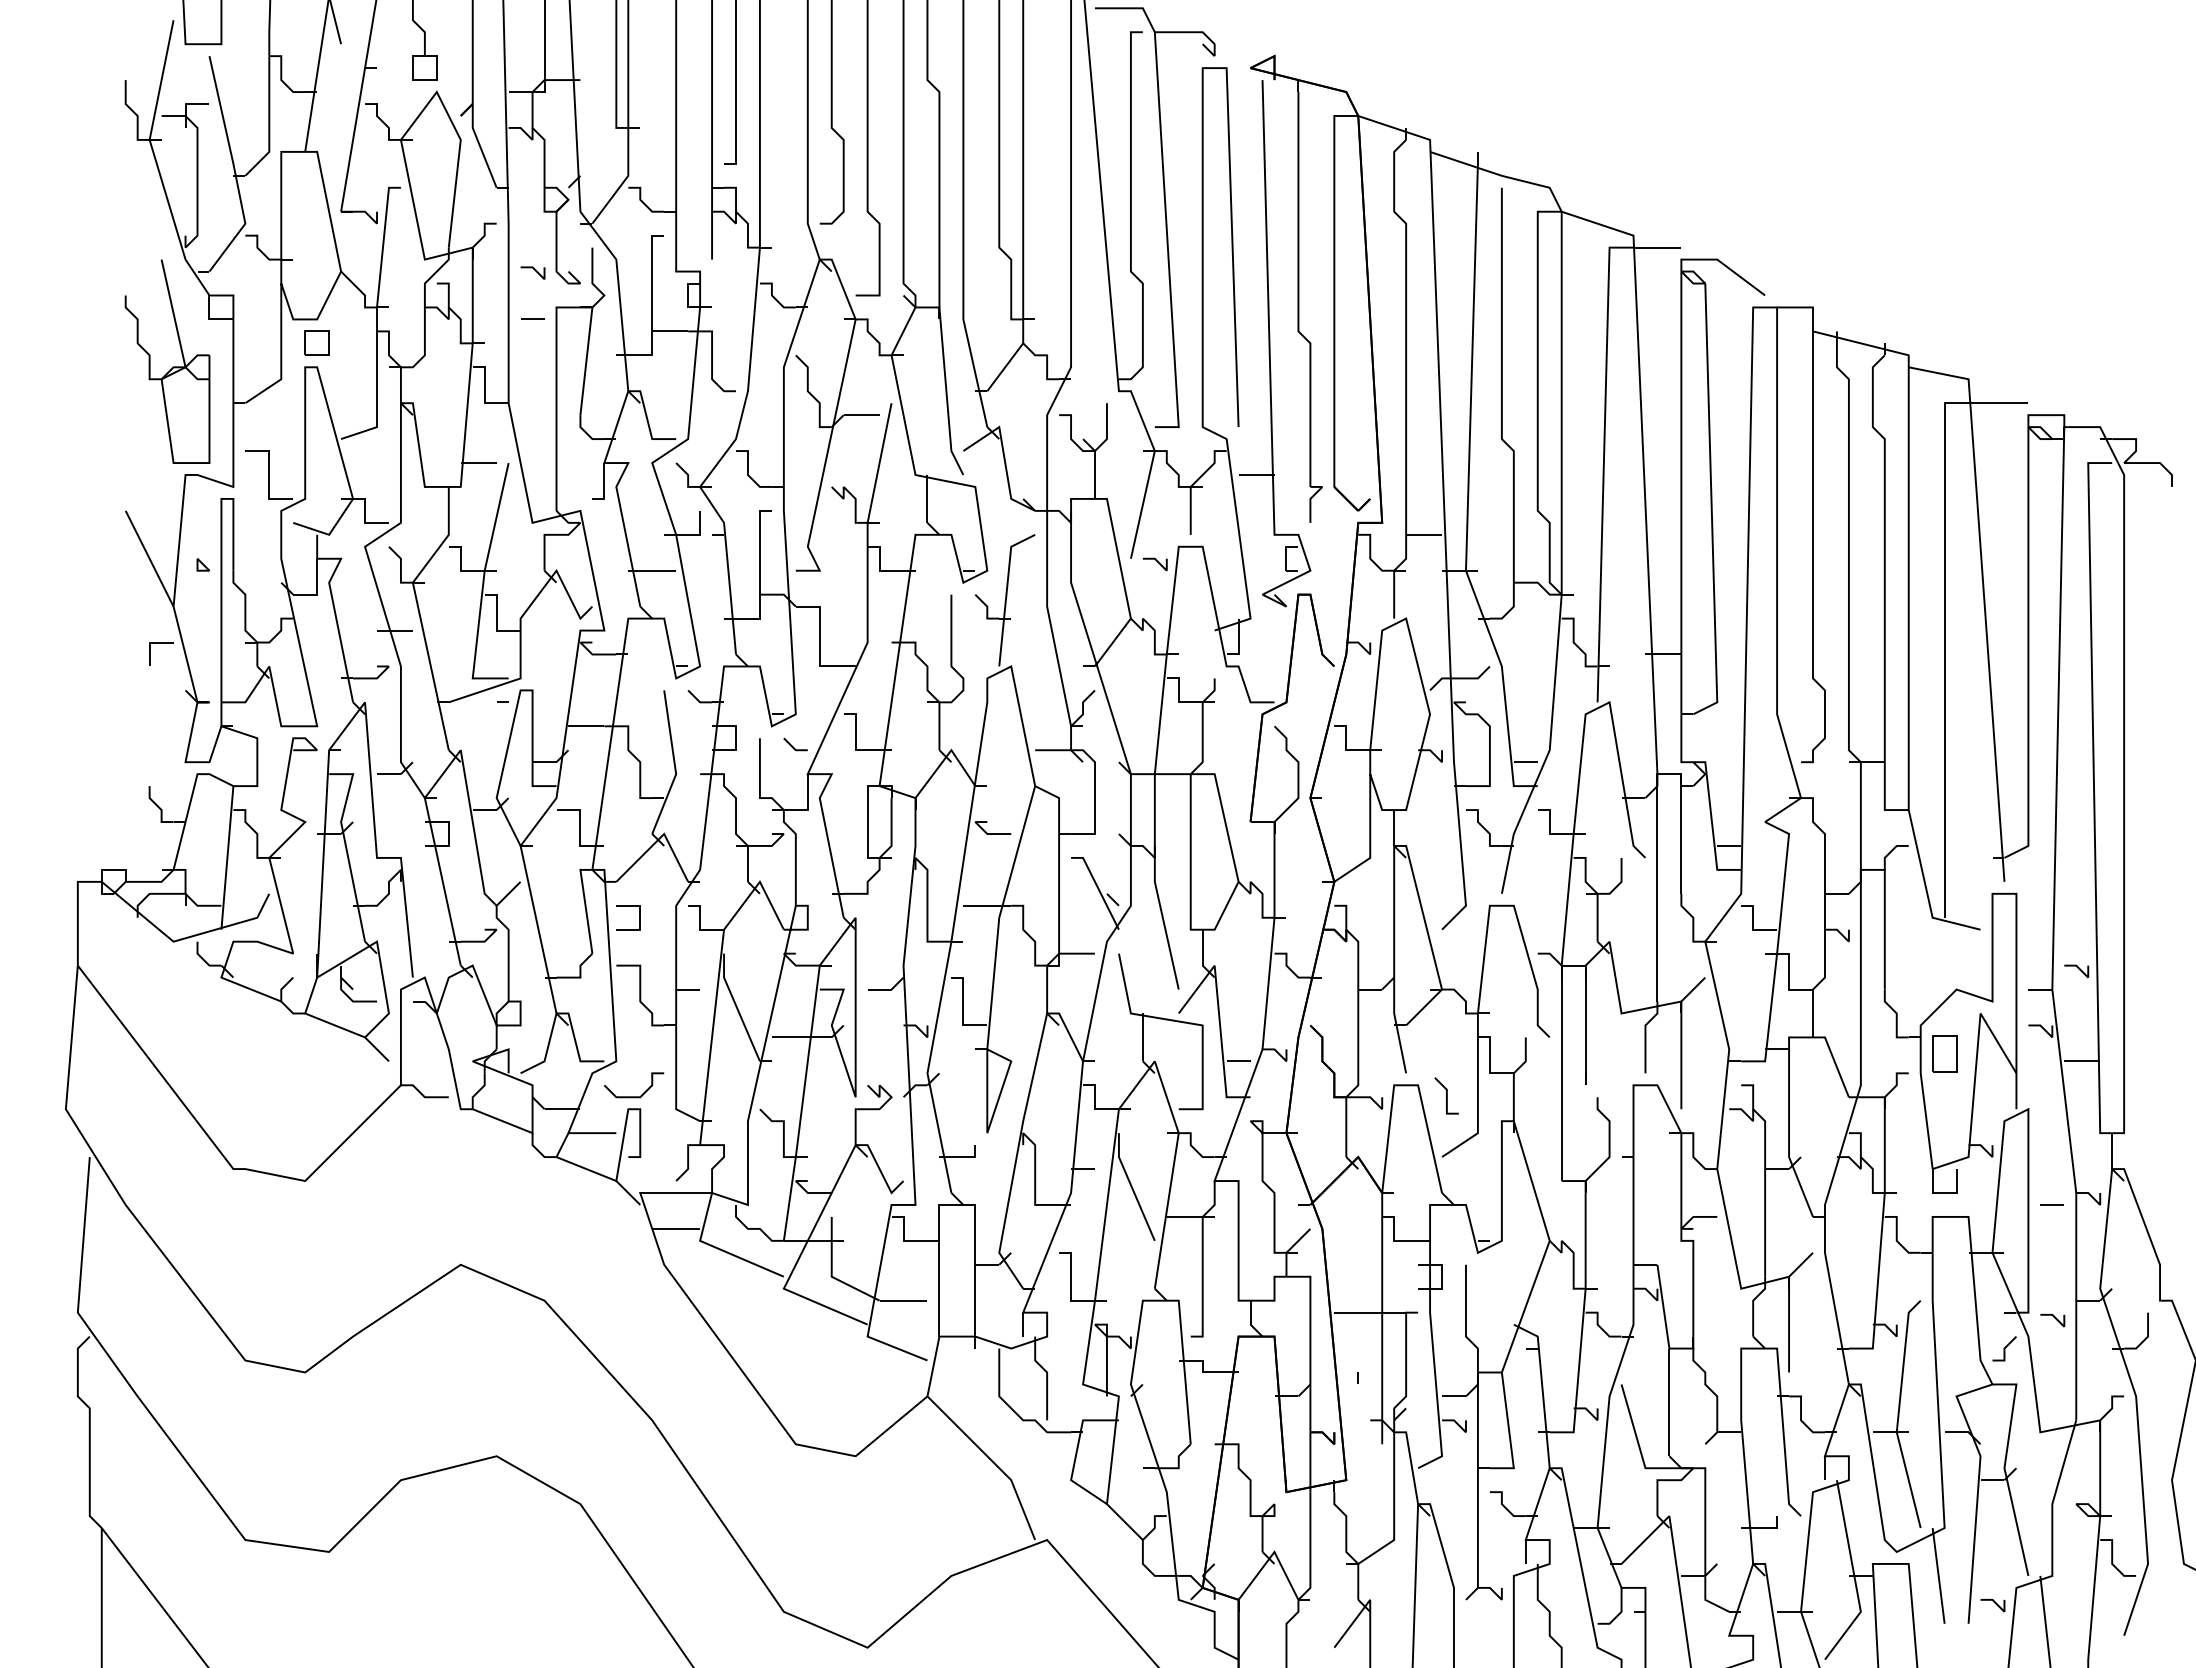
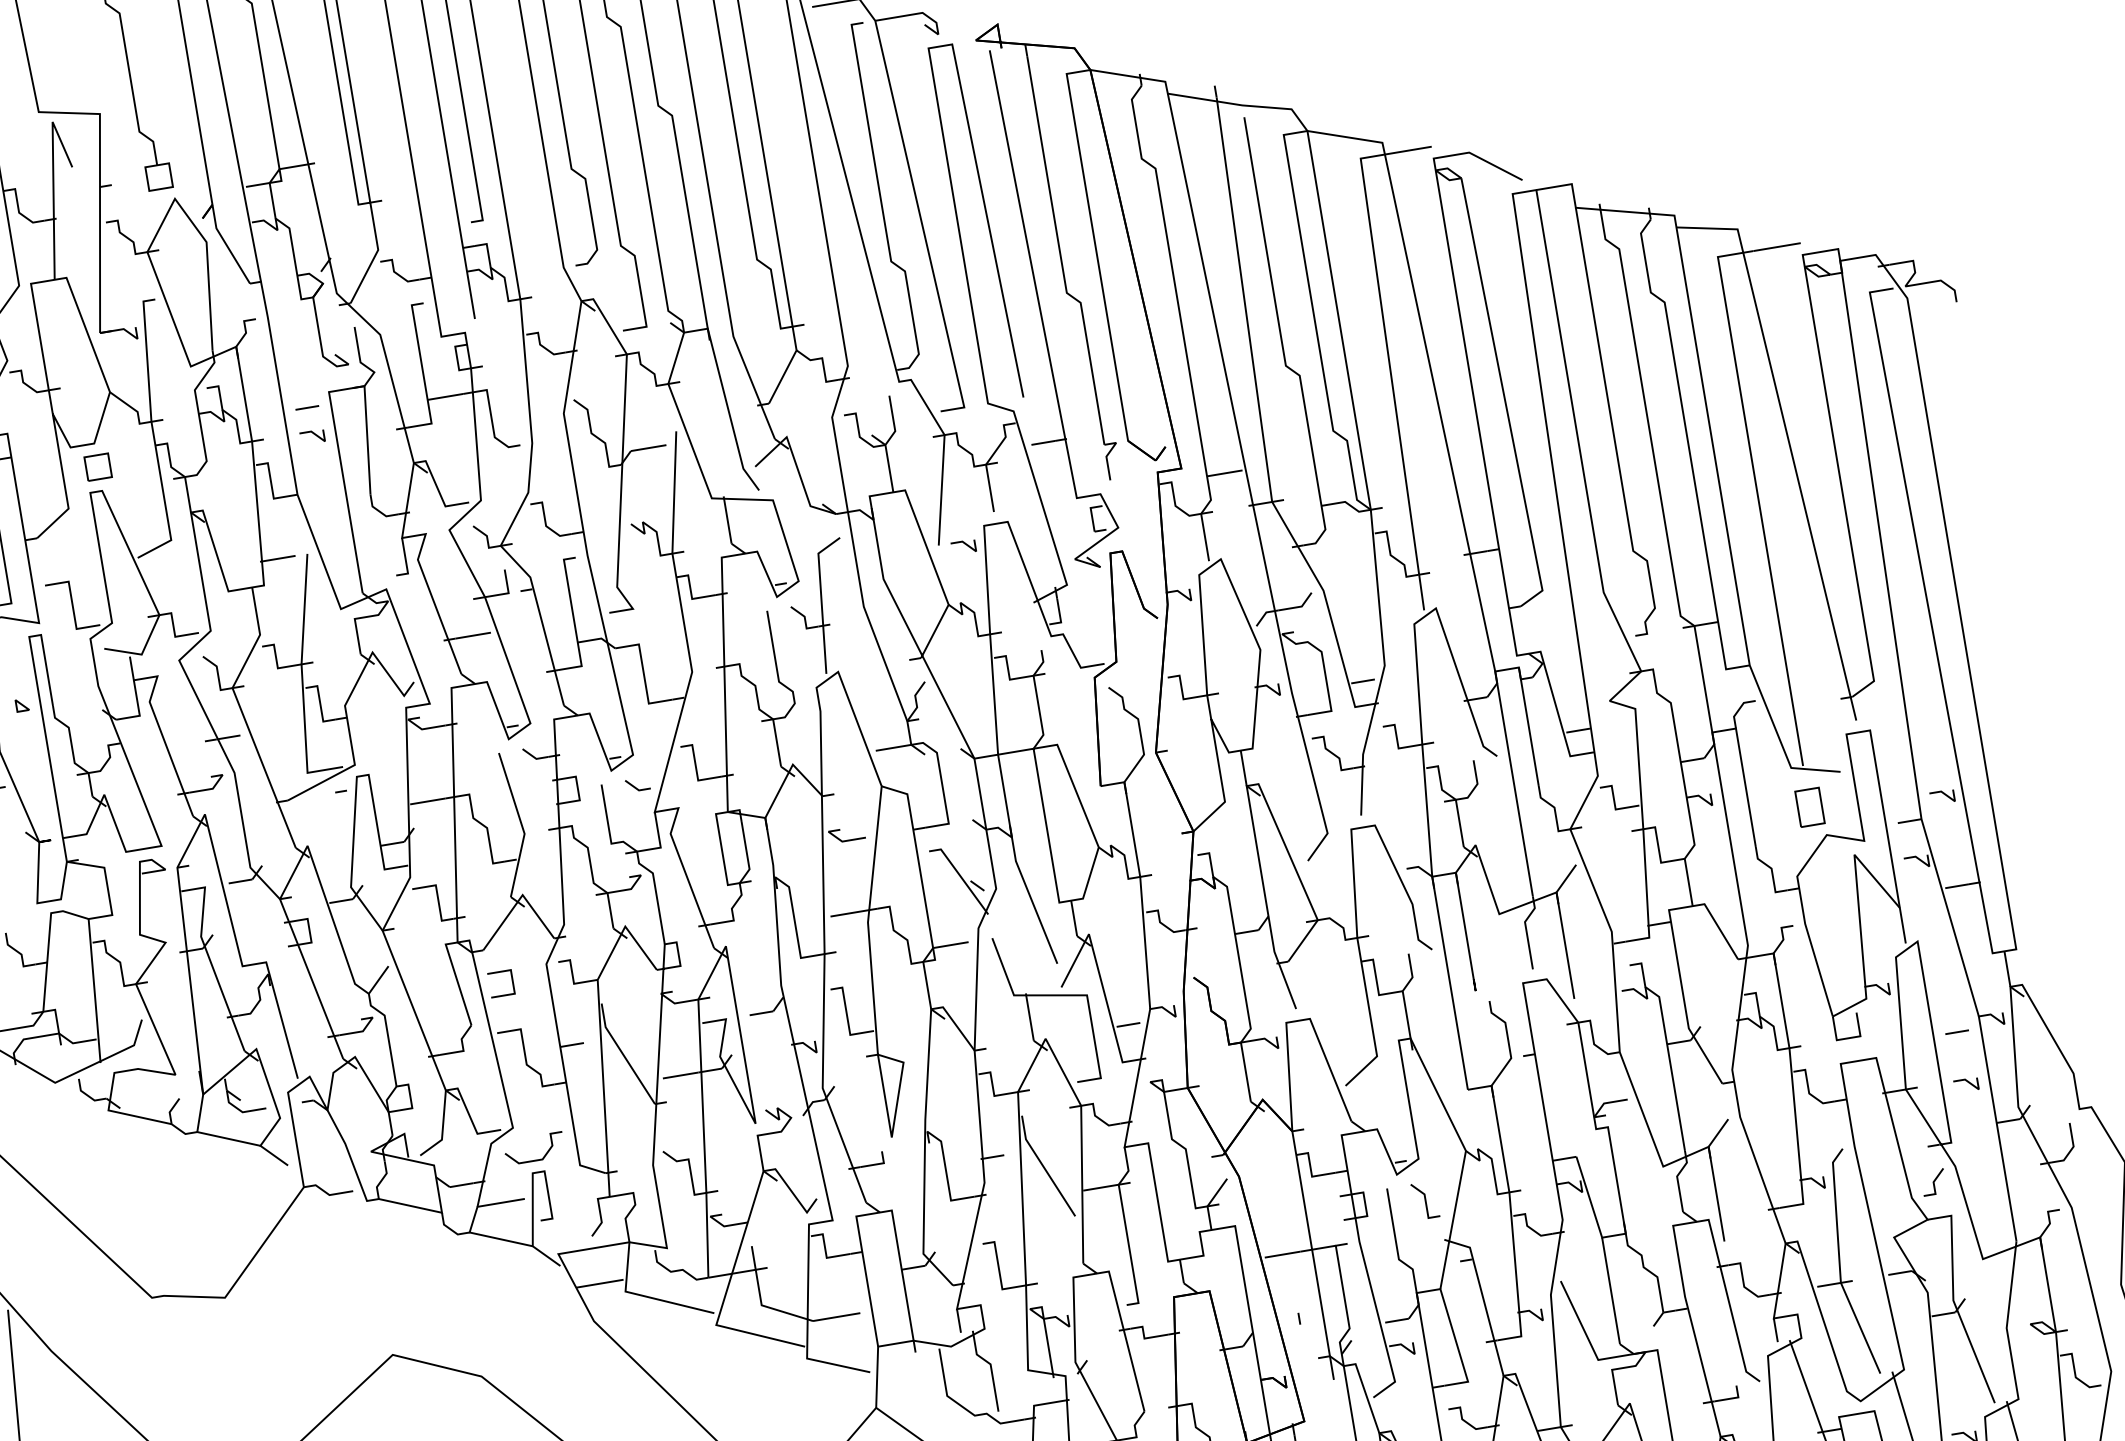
line: (534, 270) -> (313, 434), moved
part: (1944, 1053) -> (1809, 807), moved
line: (1446, 1095) -> (1425, 1200), moved
line: (2054, 1318) -> (1967, 1082), moved

